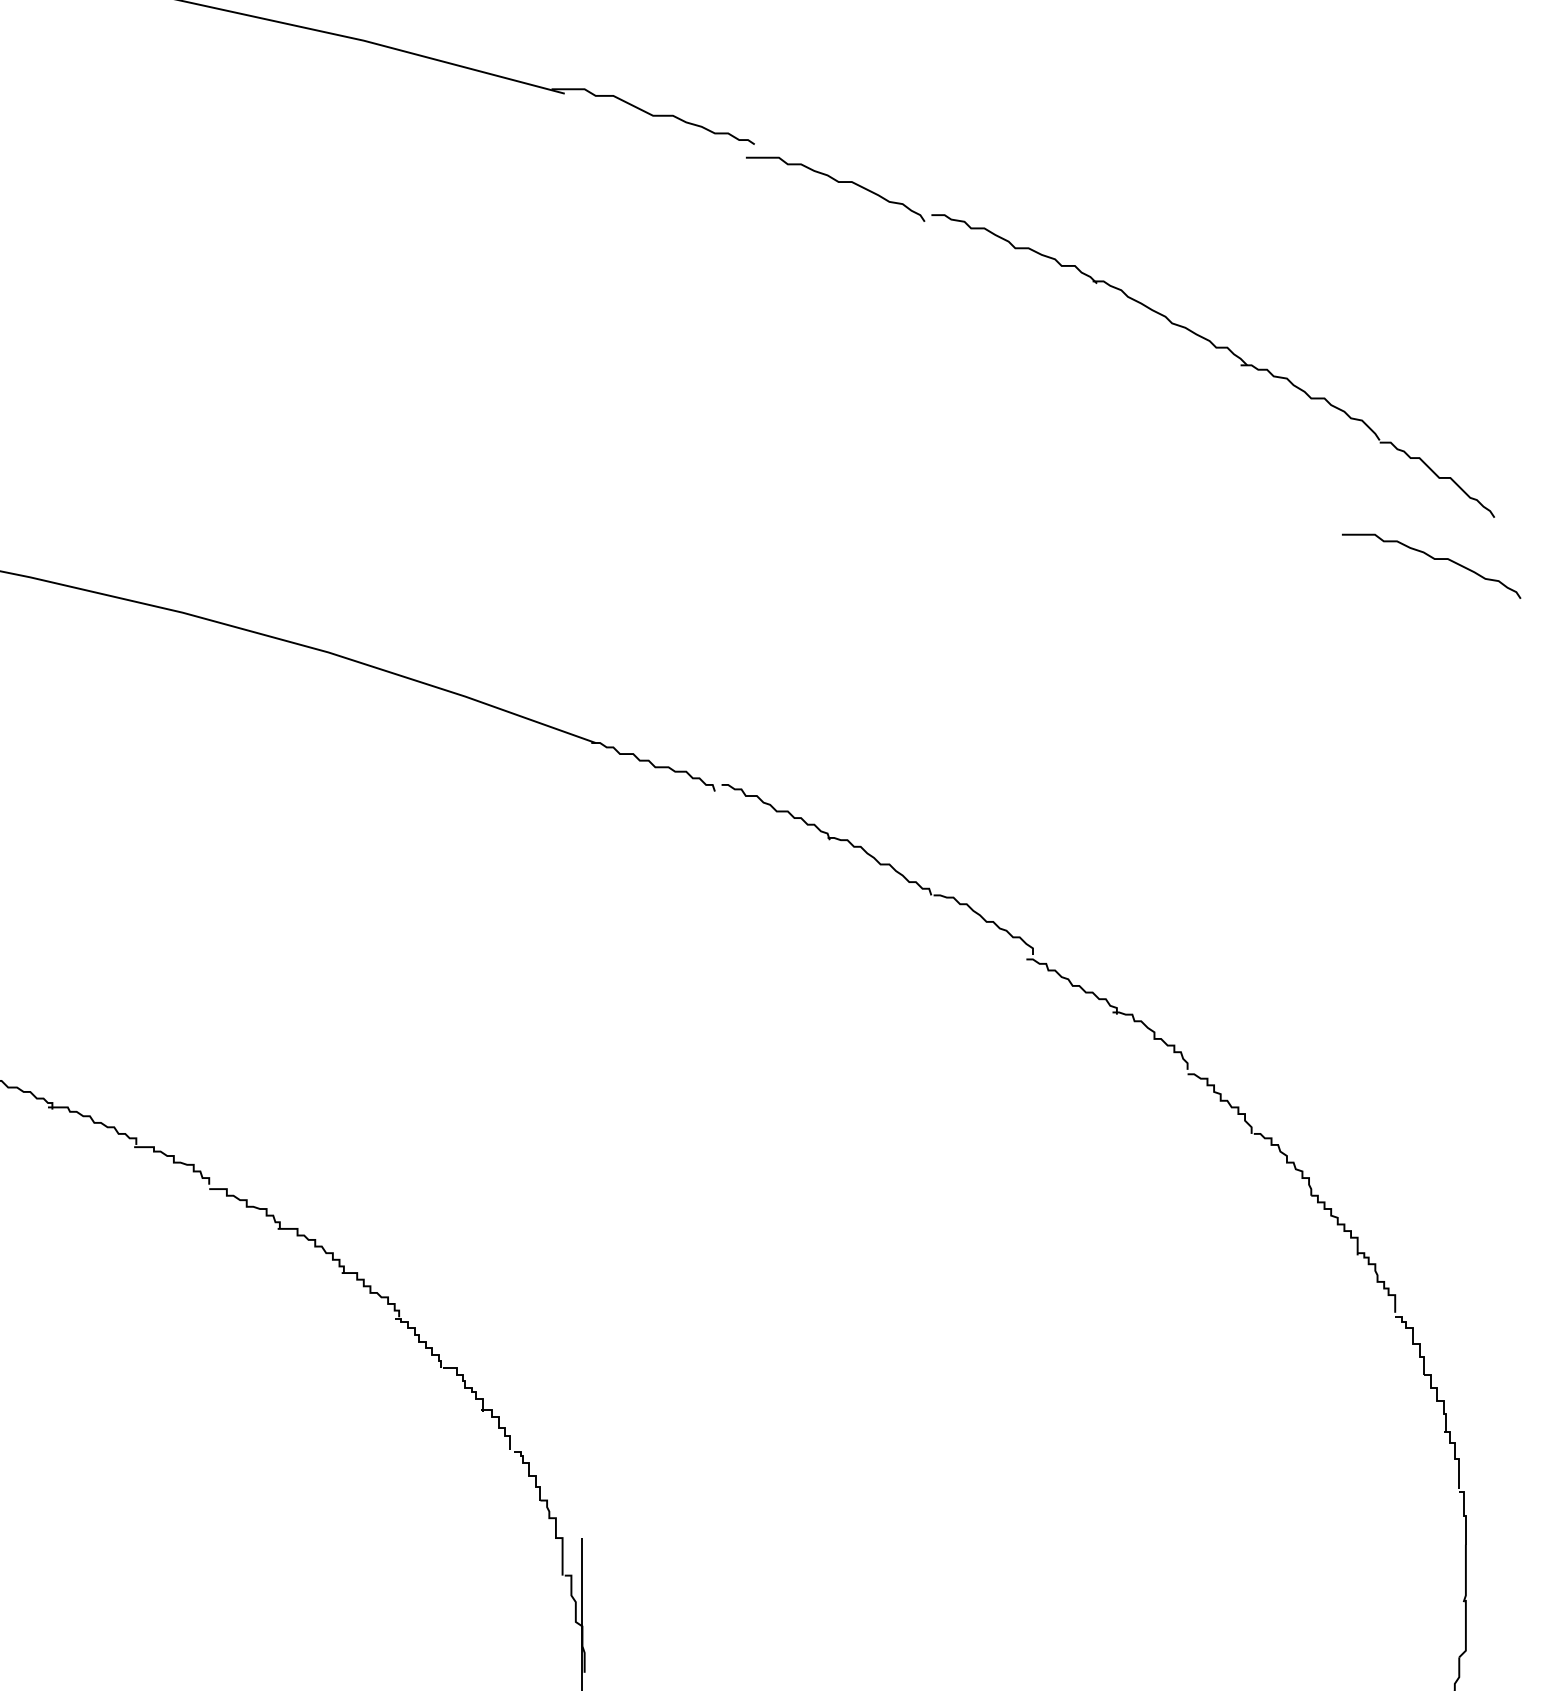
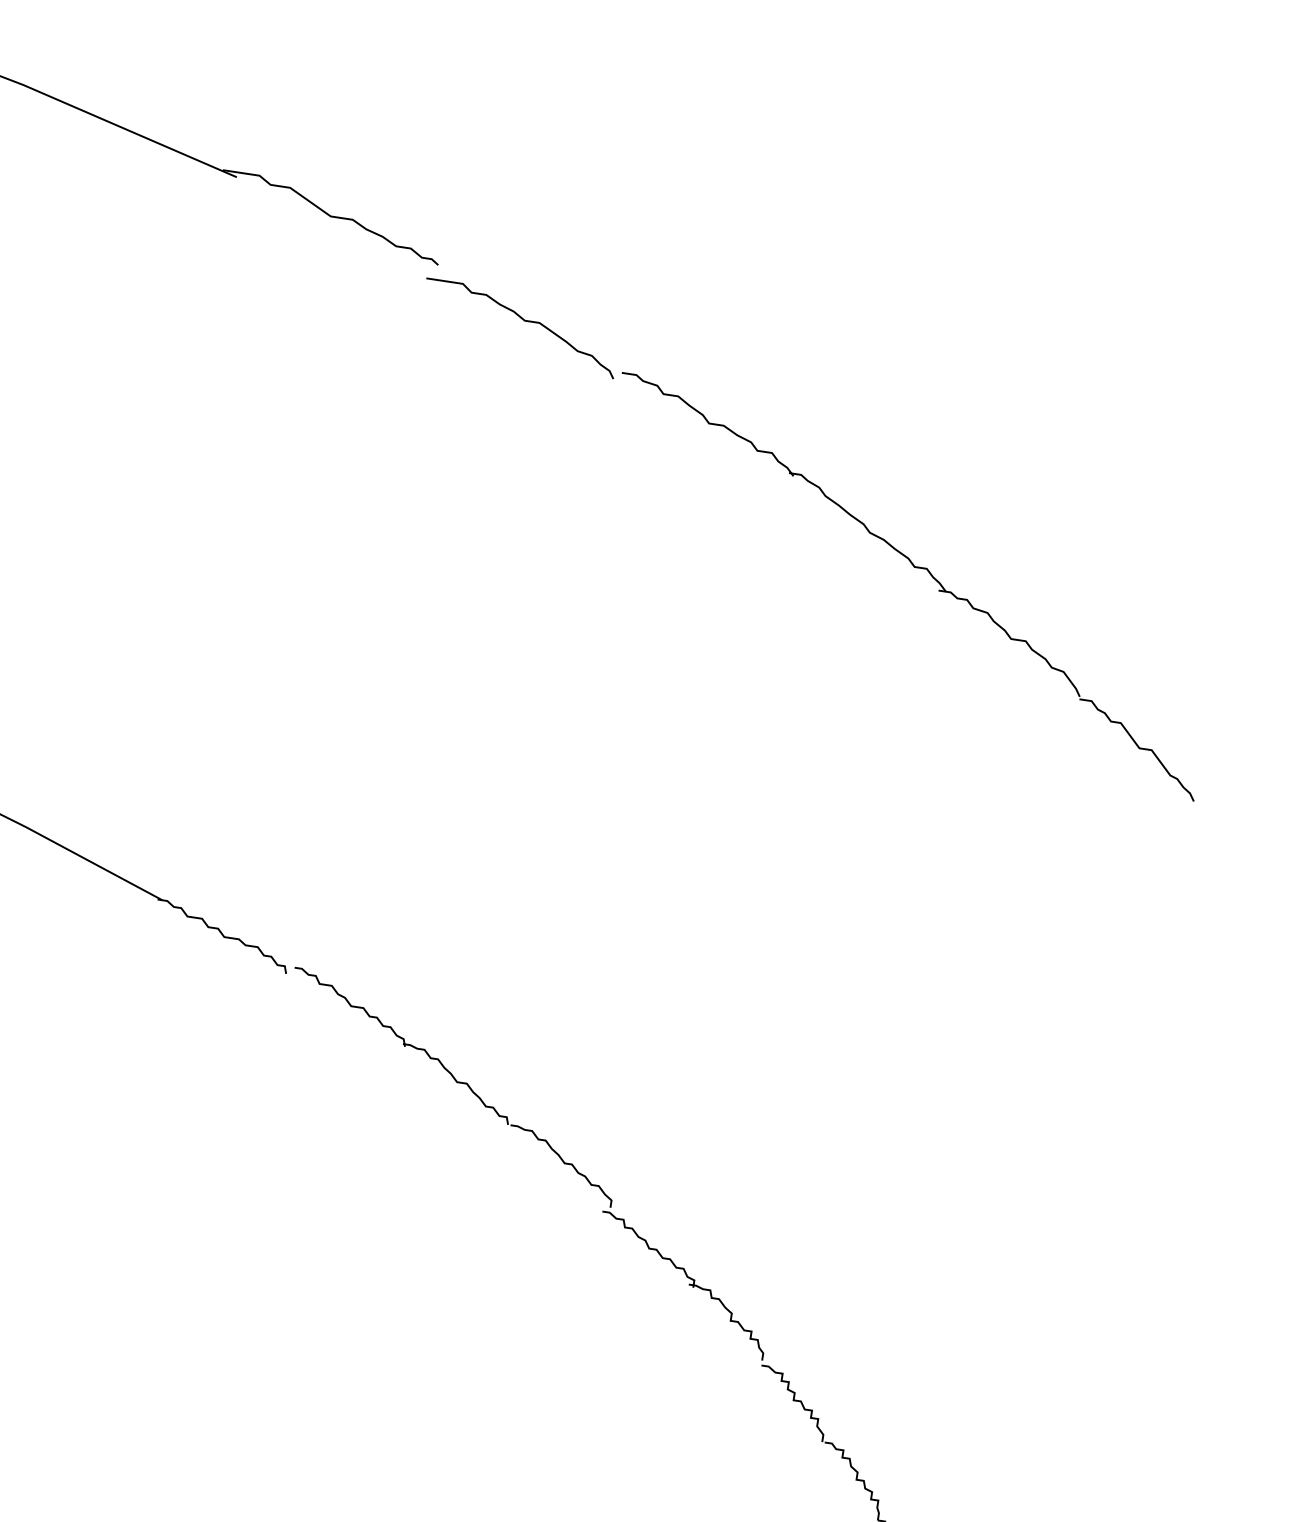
curve: (1433, 559) -> (1119, 837), removed

